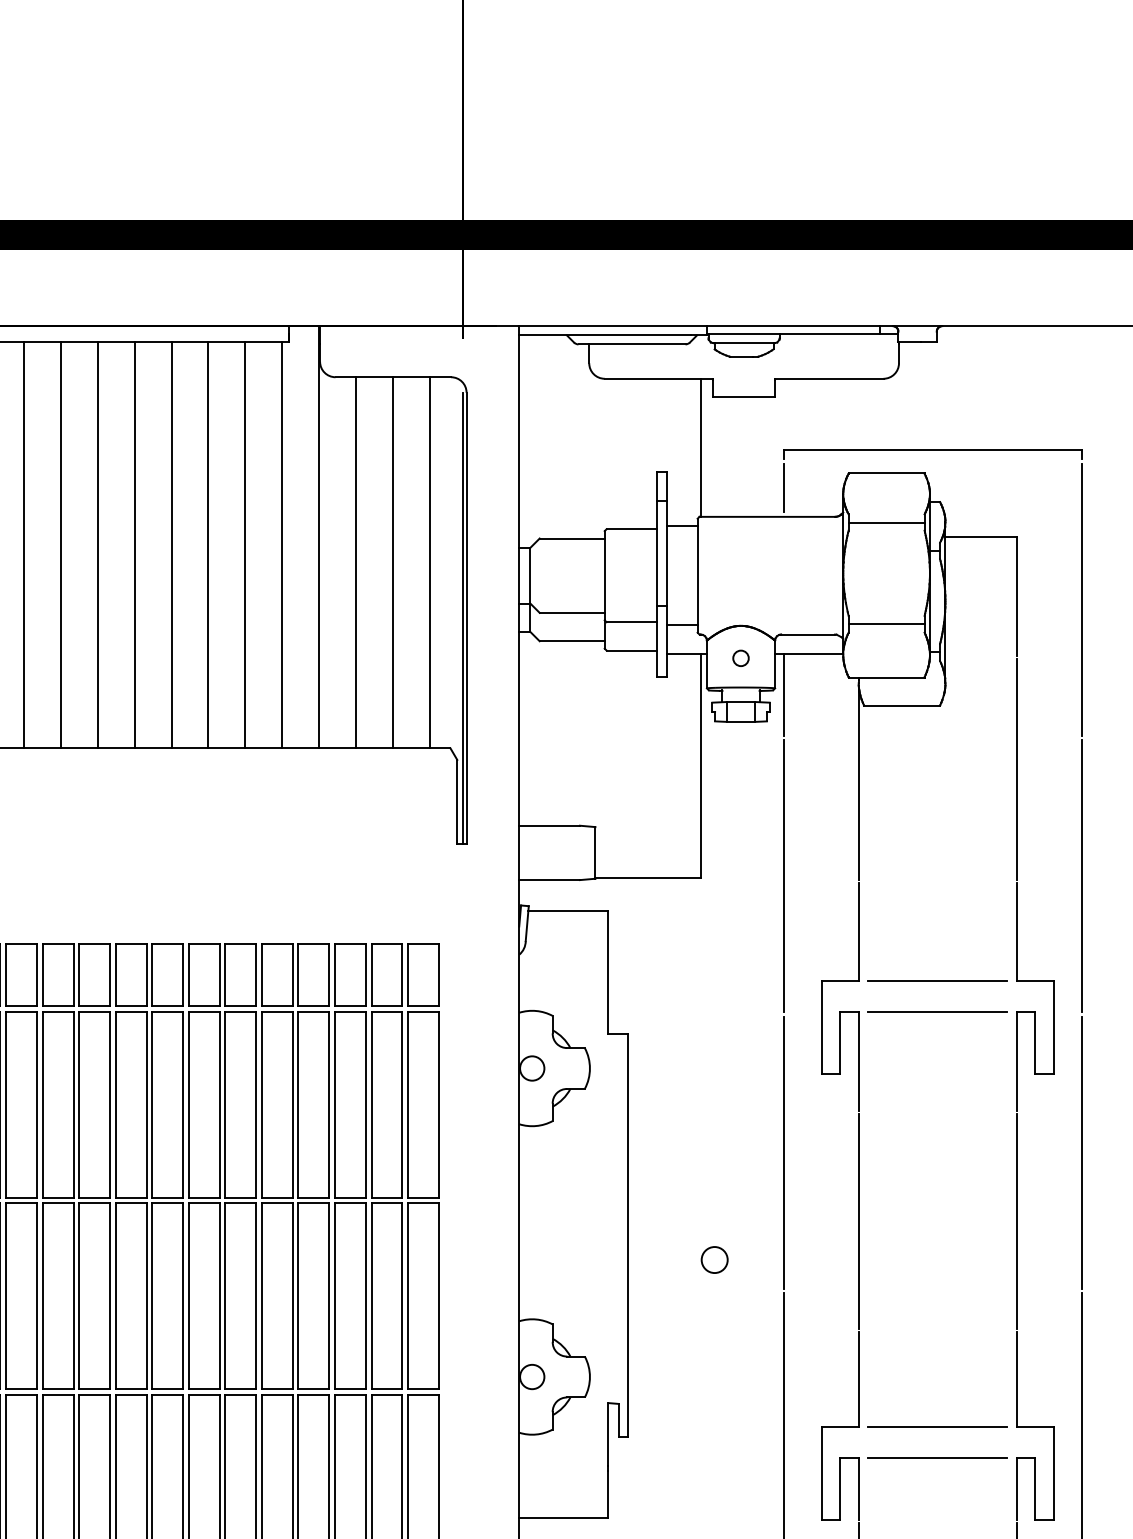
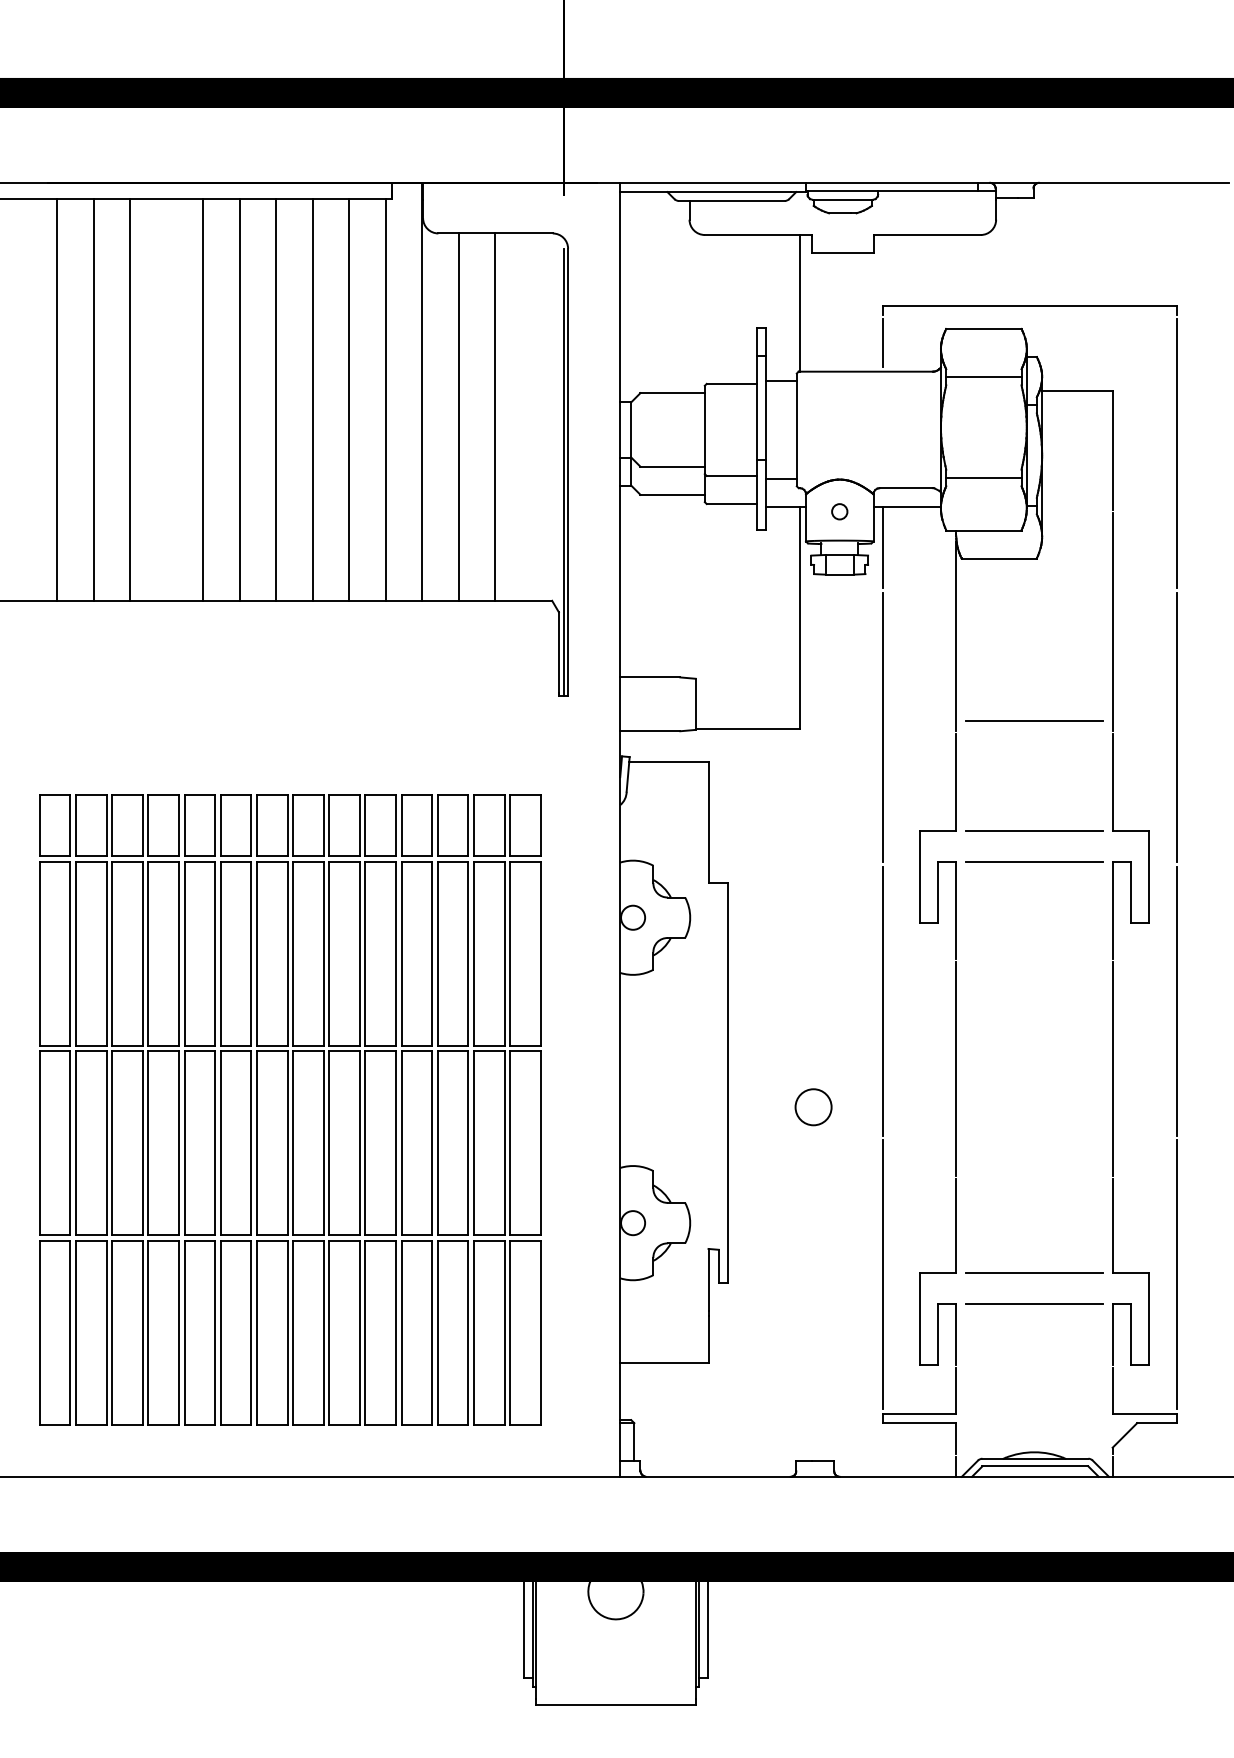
line: (60, 544) -> (166, 399), removed
line: (429, 562) -> (531, 416), removed
line: (937, 869) -> (1034, 720), added
circle: (714, 1260) -> (813, 1107), size x1.4

